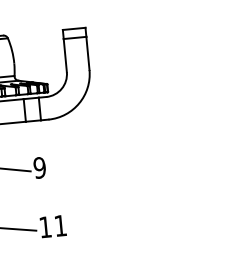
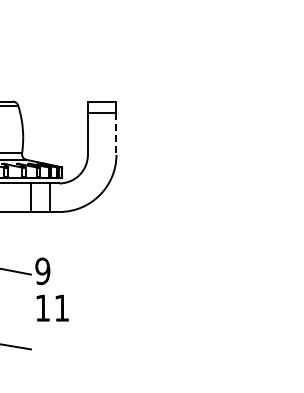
line: (87, 53) -> (116, 133), solid -> dashed
text: (53, 226) -> (52, 308), moved

